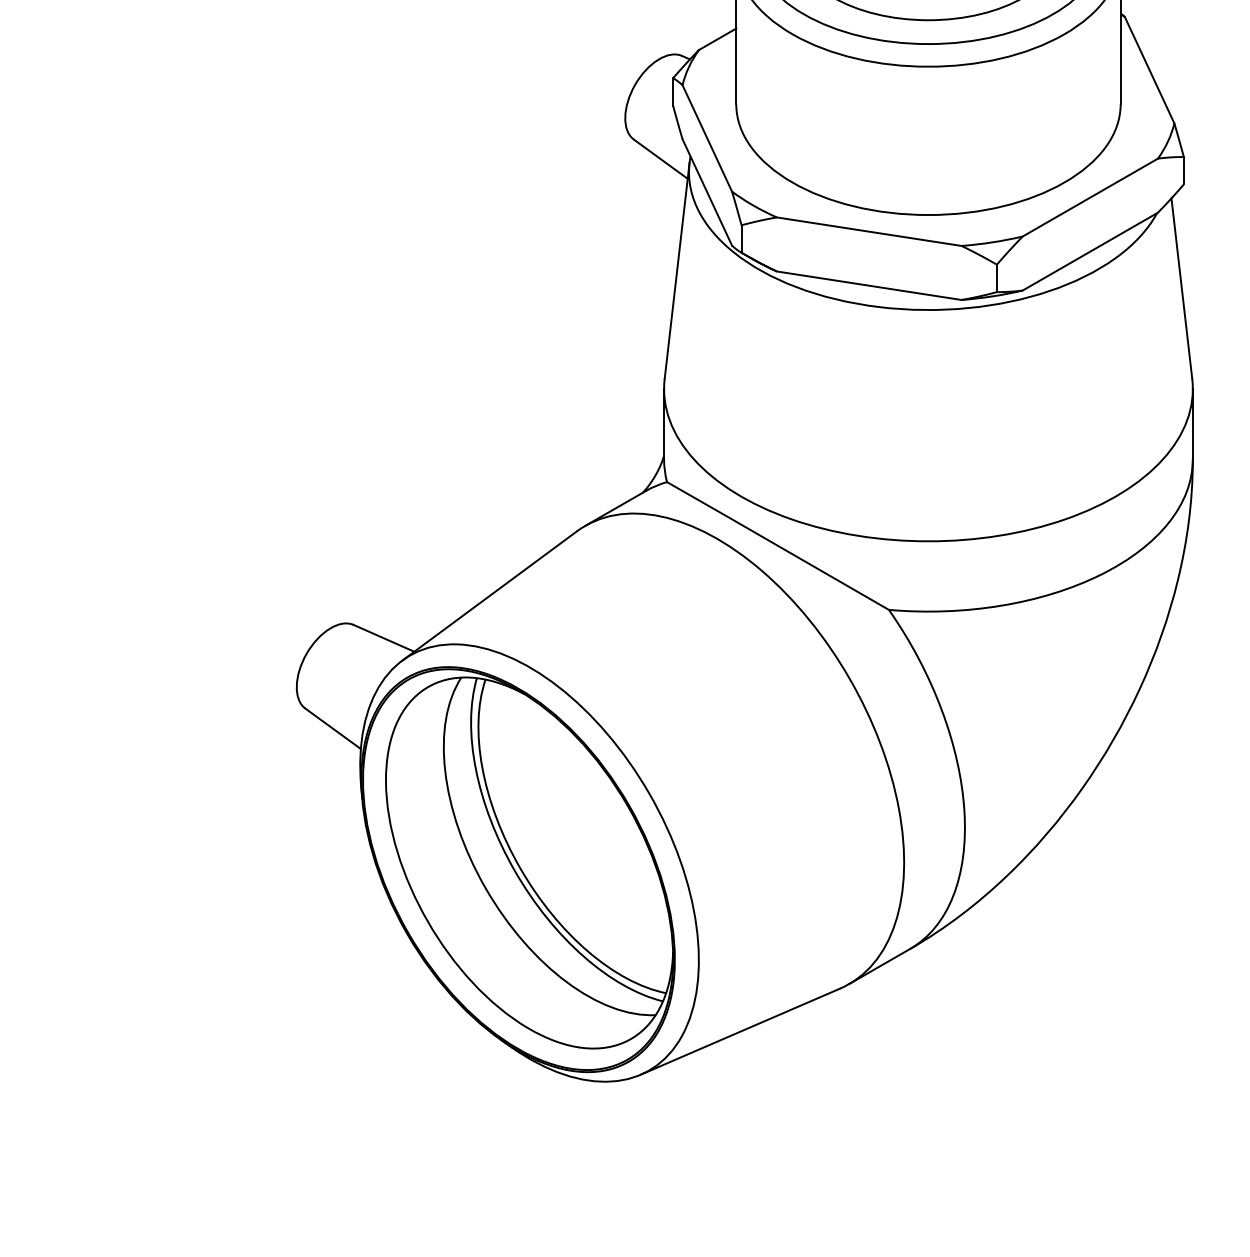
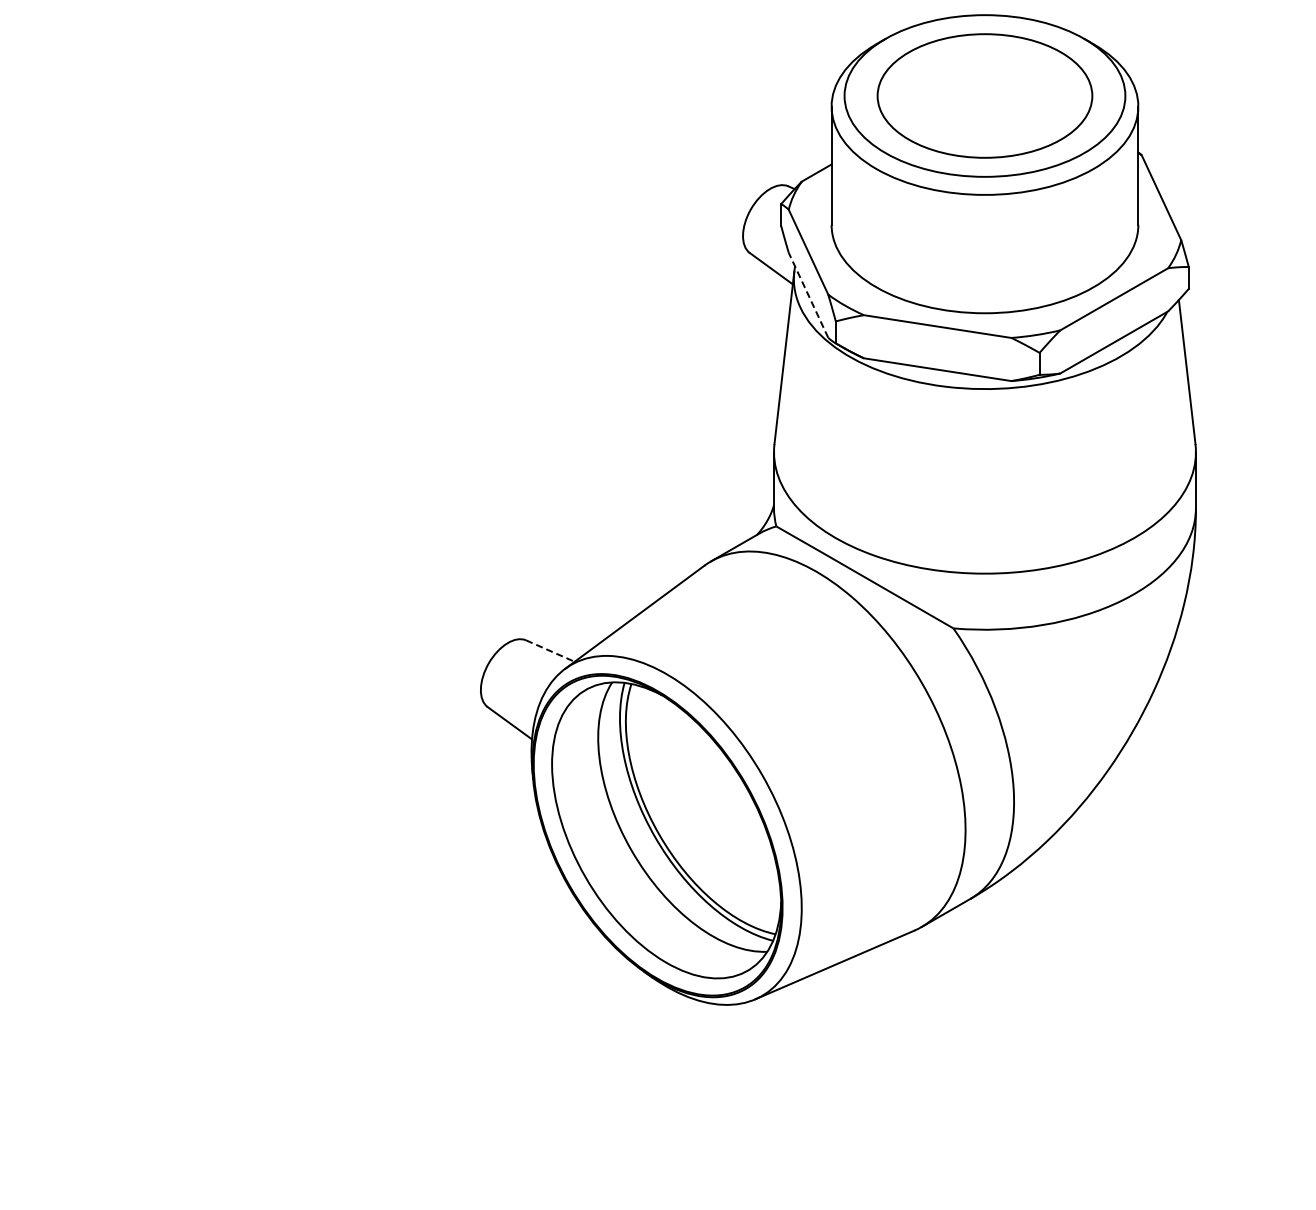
line: (707, 192) -> (808, 295), solid -> dashed
line: (384, 638) -> (550, 651), solid -> dashed

